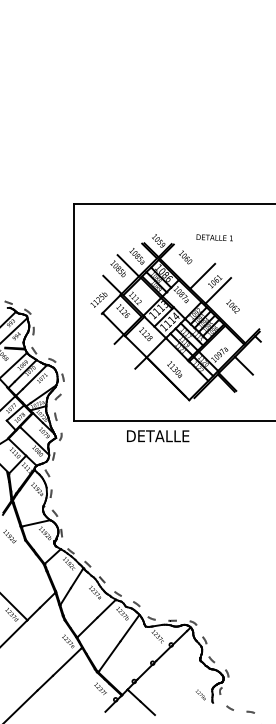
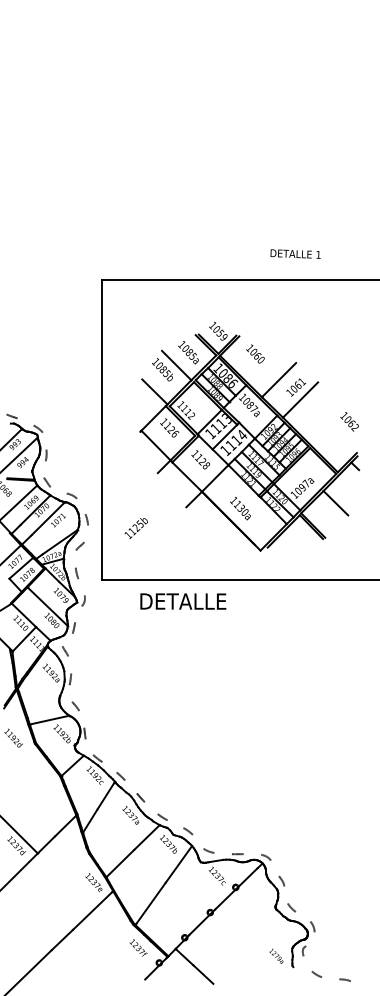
text: (214, 237) -> (295, 253), moved
text: (98, 299) -> (135, 527), moved
text: (232, 306) -> (348, 421), moved
text: (158, 436) -> (183, 601), moved

